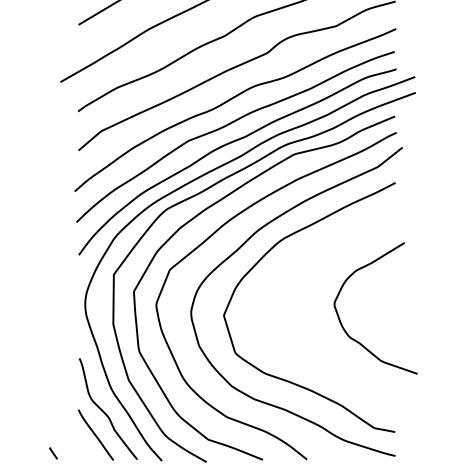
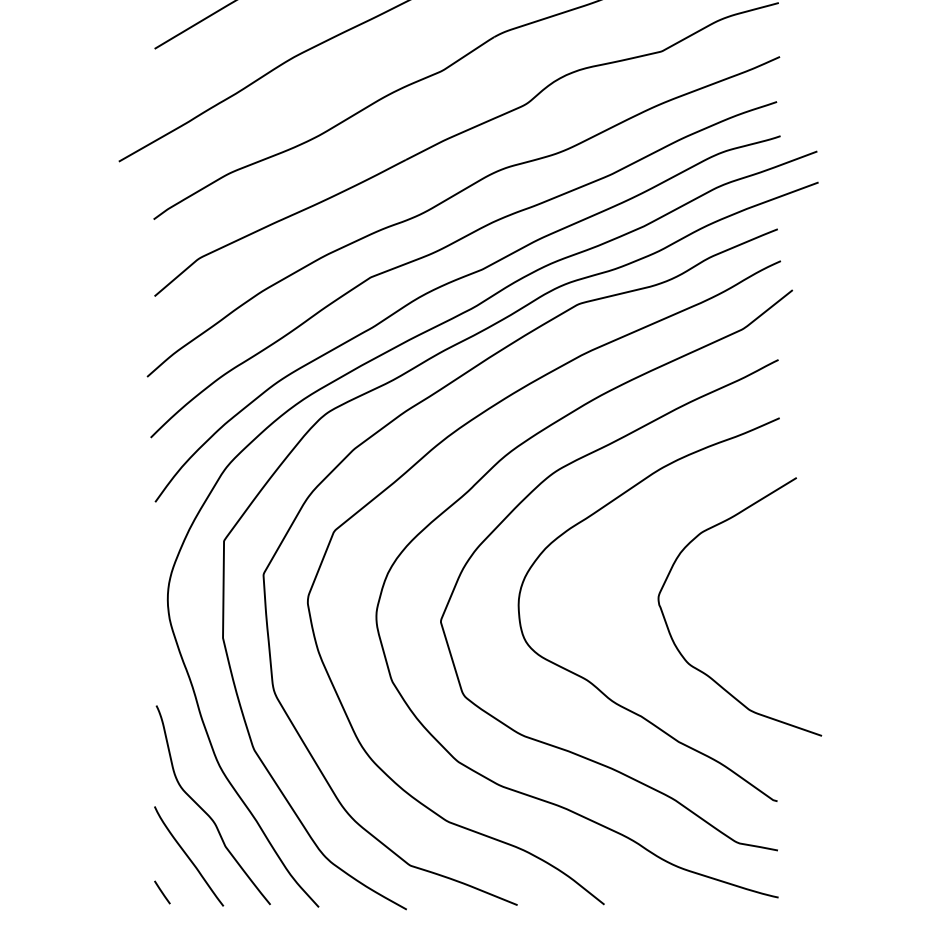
curve: (301, 346) -> (593, 681), added
line: (53, 453) -> (162, 892), moved

